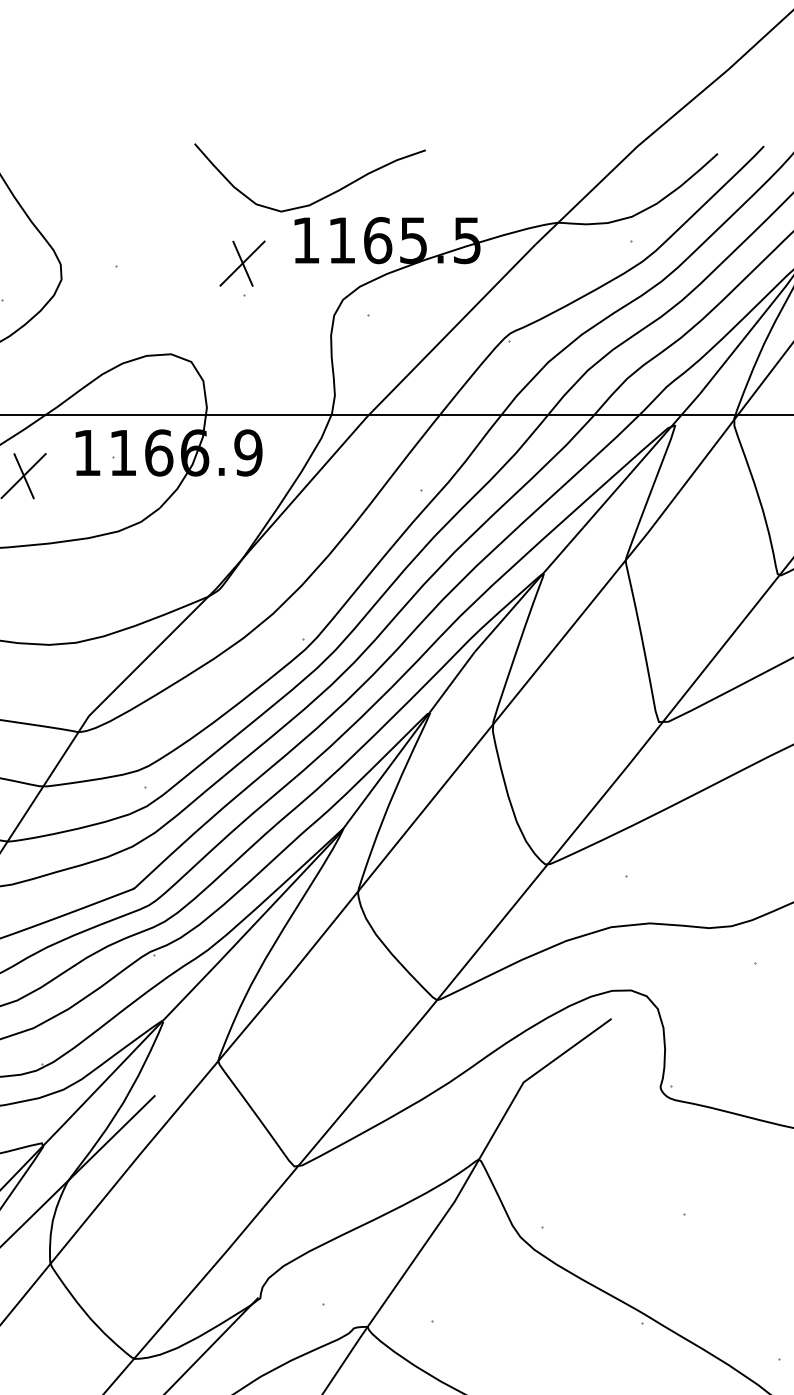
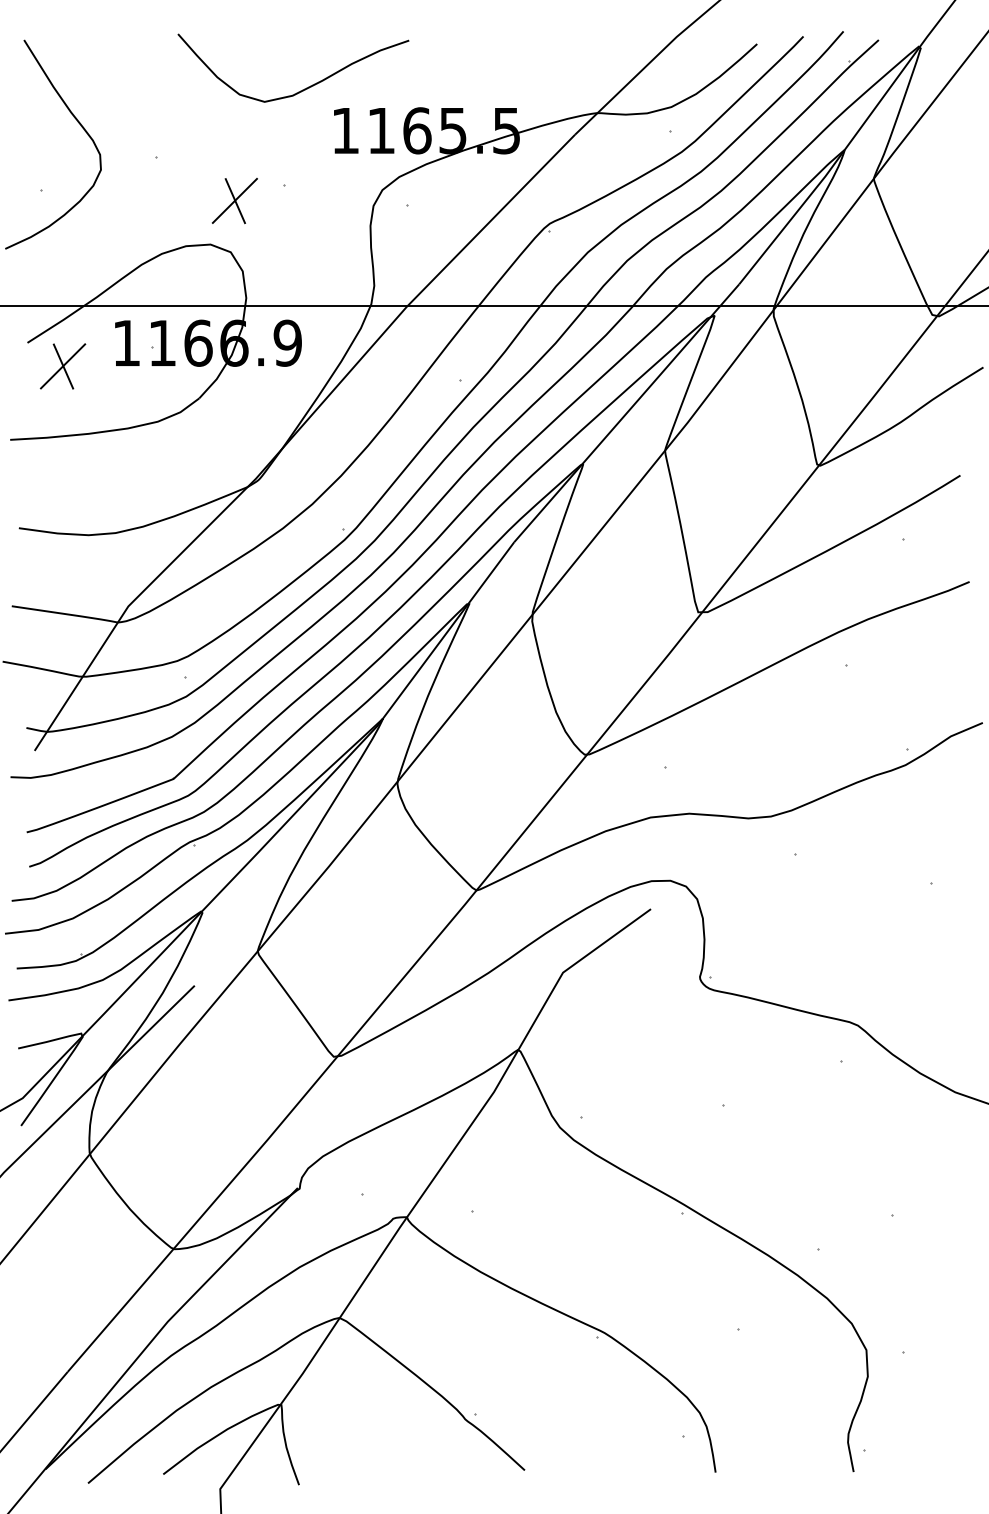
curve: (321, 198) -> (304, 88), moved
part: (242, 264) -> (234, 201), moved

